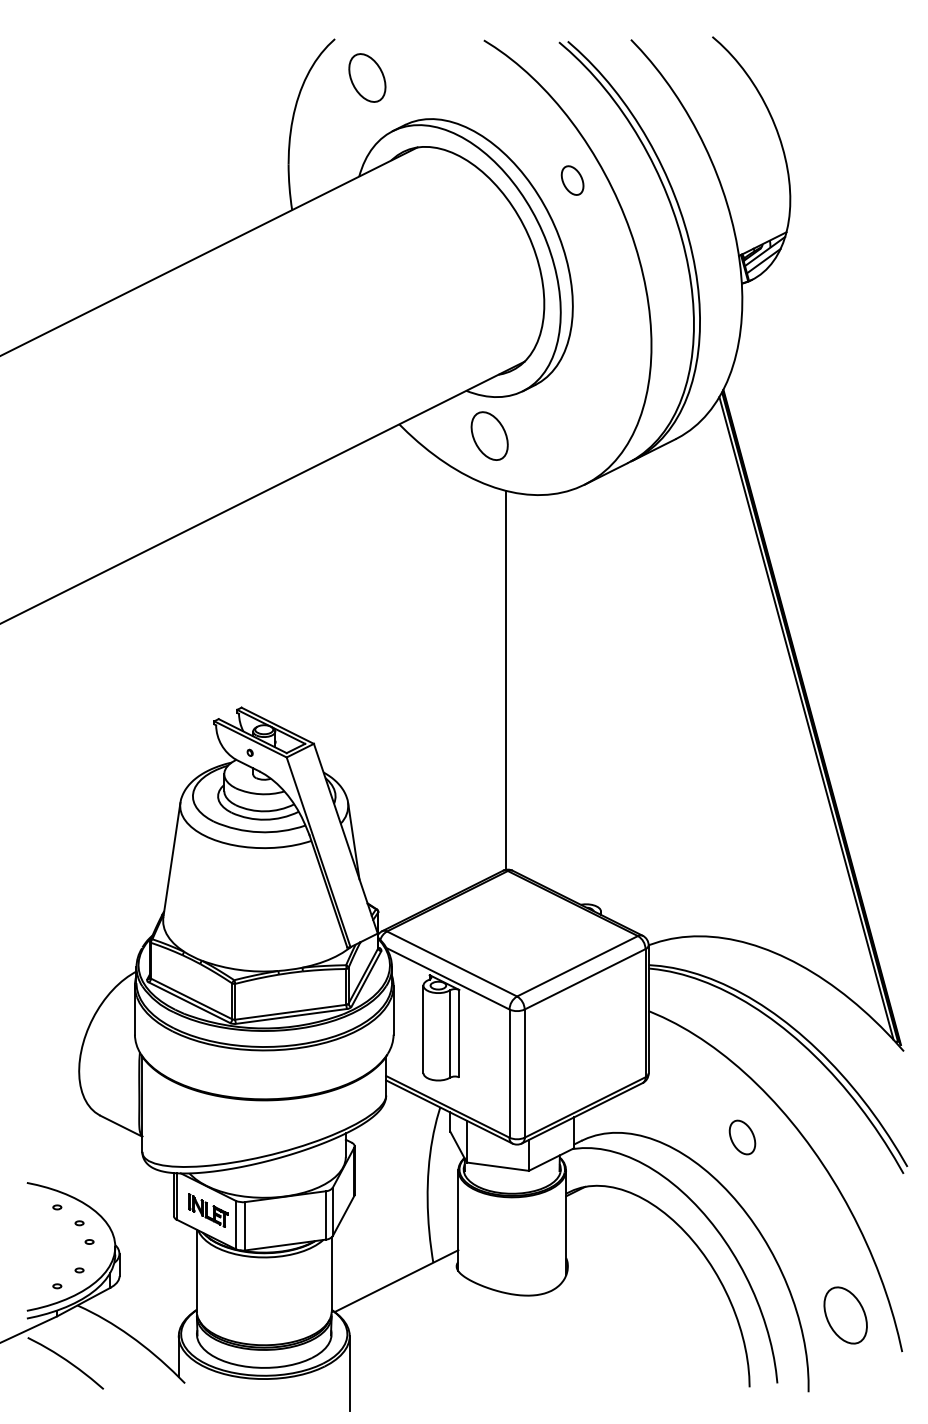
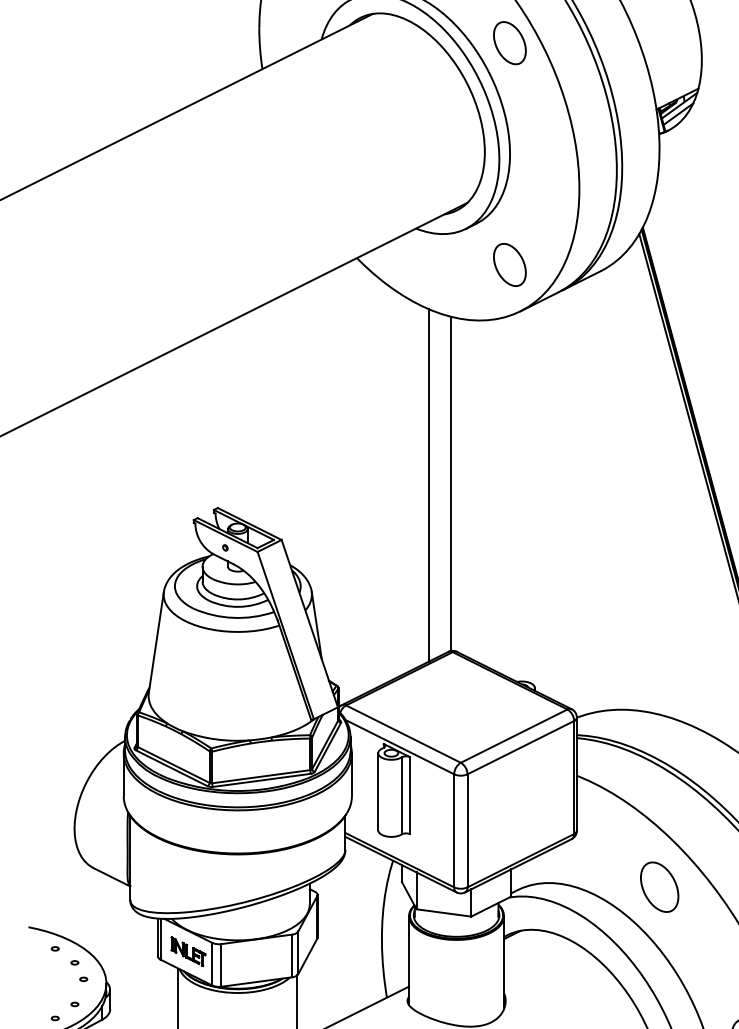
part: (572, 180) -> (509, 43), size x1.67
part: (489, 435) -> (509, 264), moved
line: (481, 681) -> (429, 484), added
part: (742, 1137) -> (659, 887), size x1.67

